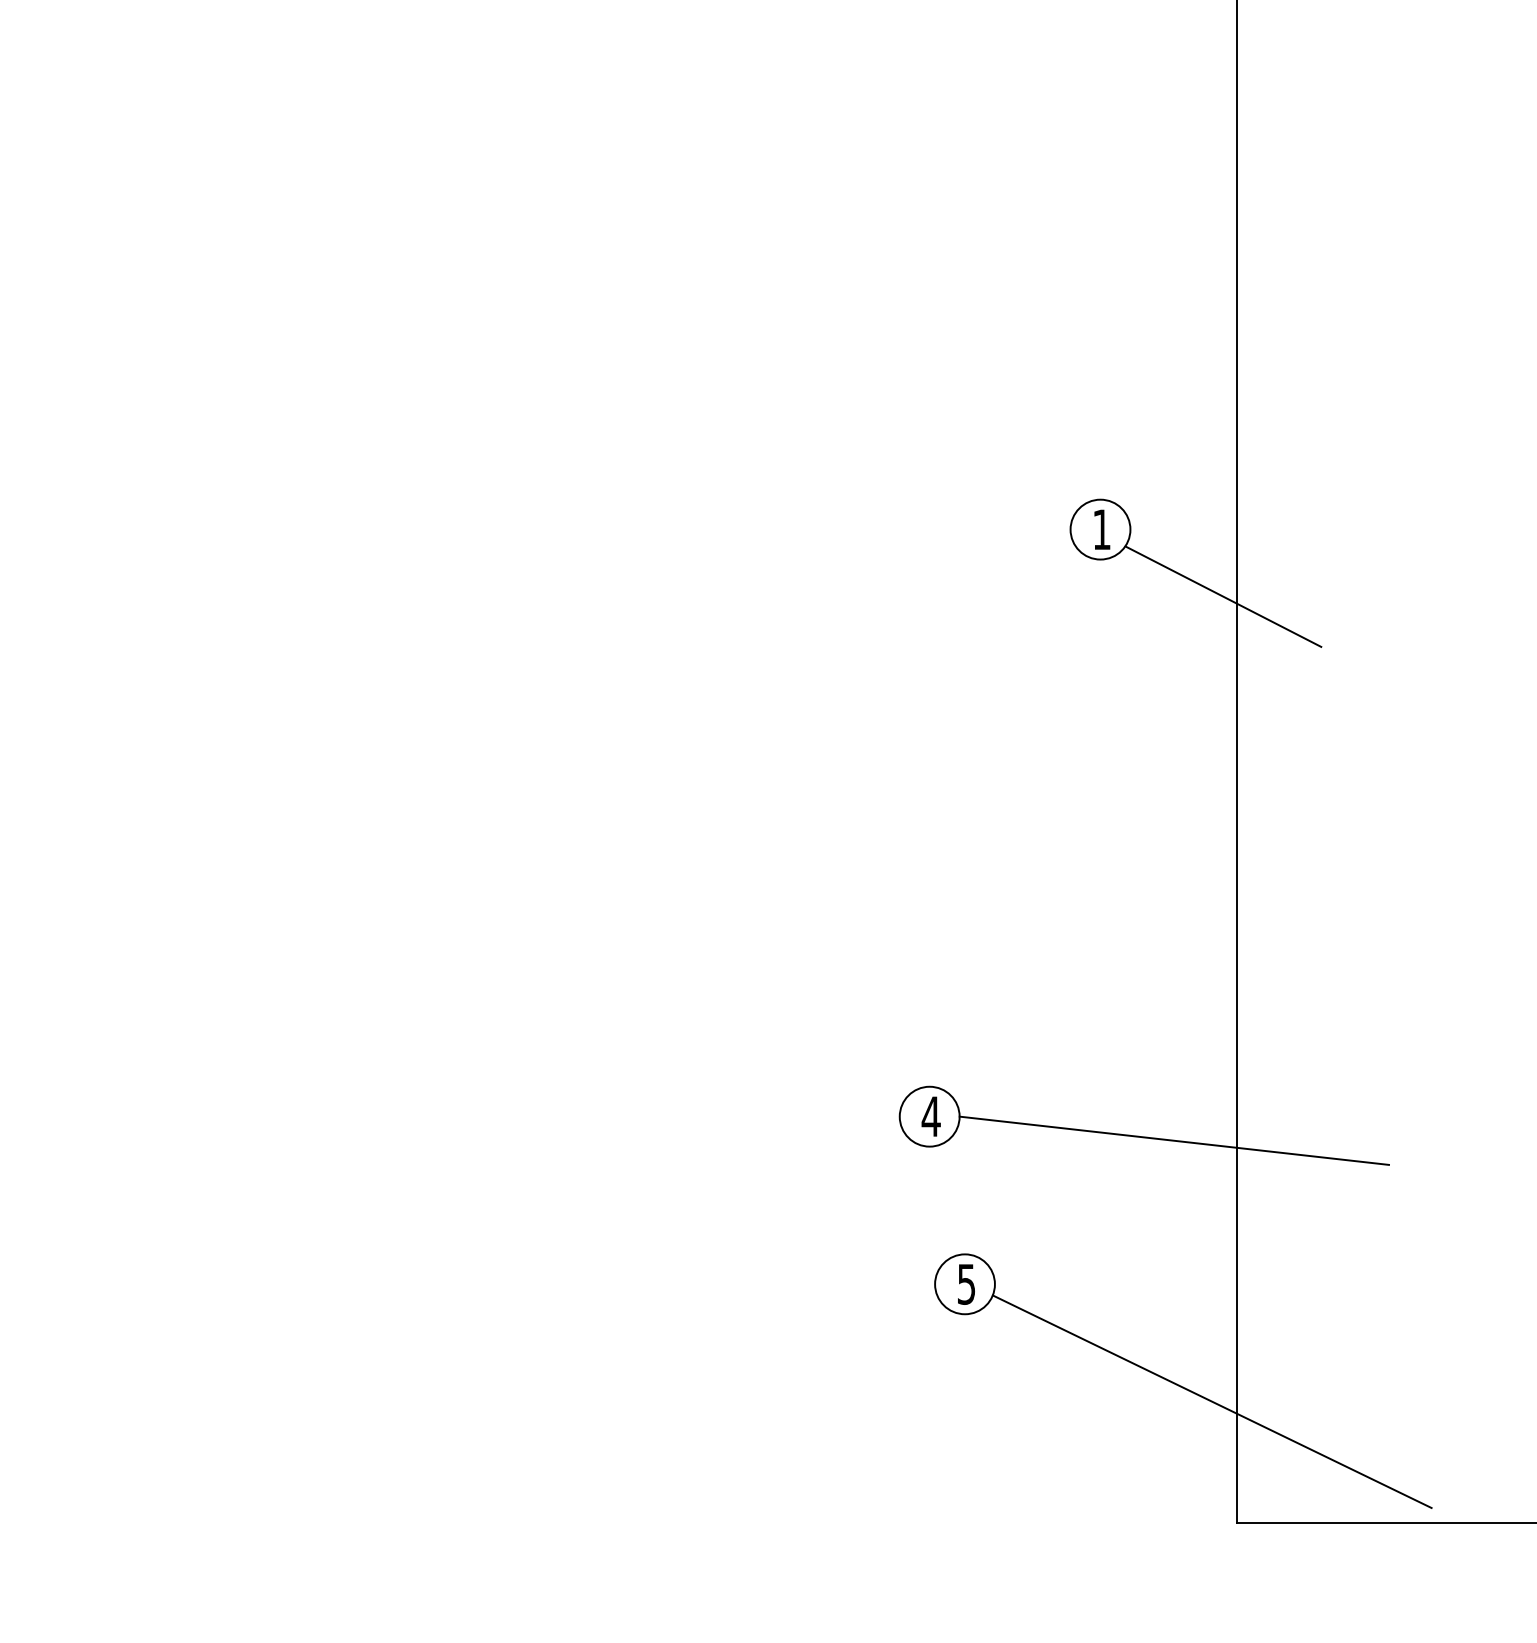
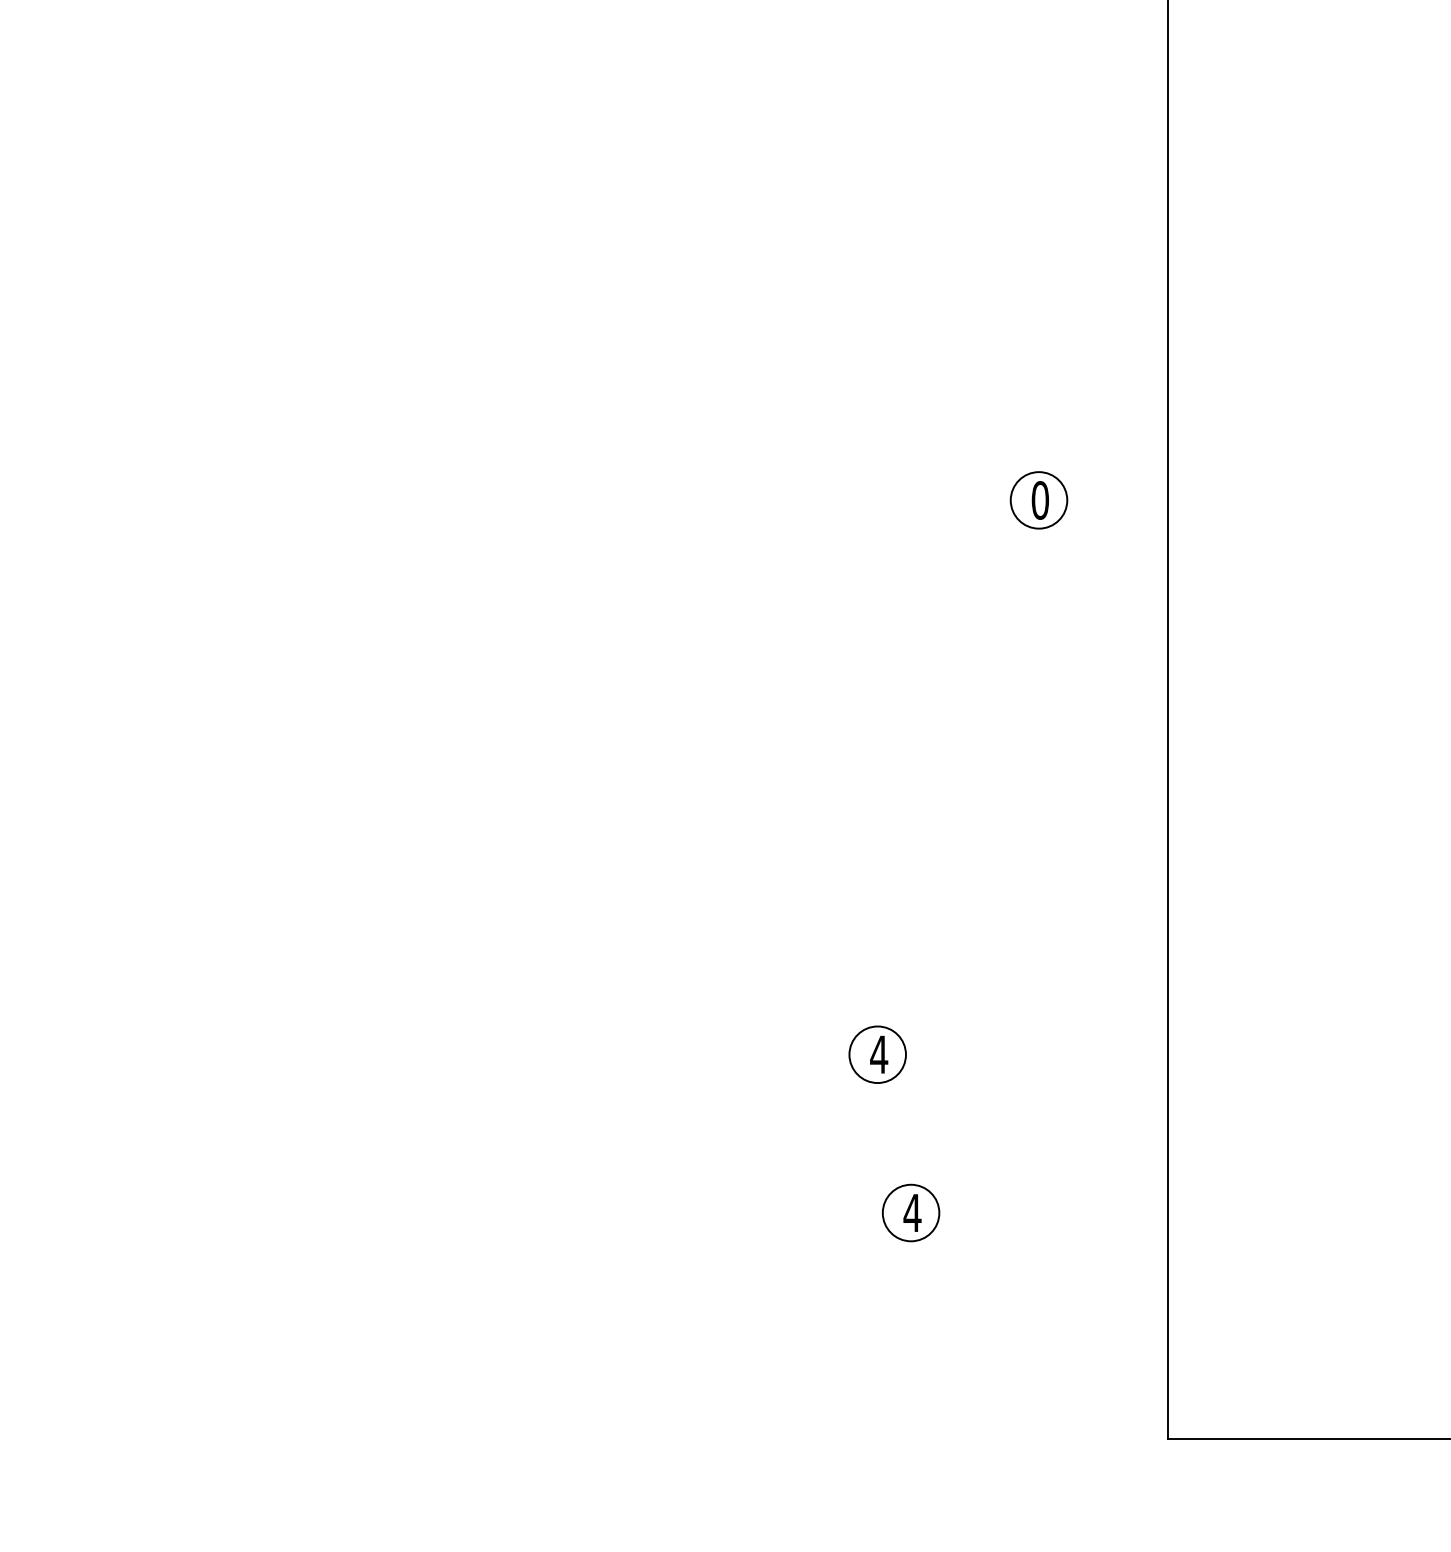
text: (1101, 529) -> (1039, 500), 1 -> 0
line: (1223, 596) -> (1155, 563), removed
line: (1173, 1140) -> (1107, 1077), removed
text: (966, 1284) -> (912, 1213), 5 -> 4
line: (1212, 1401) -> (1144, 1323), removed

